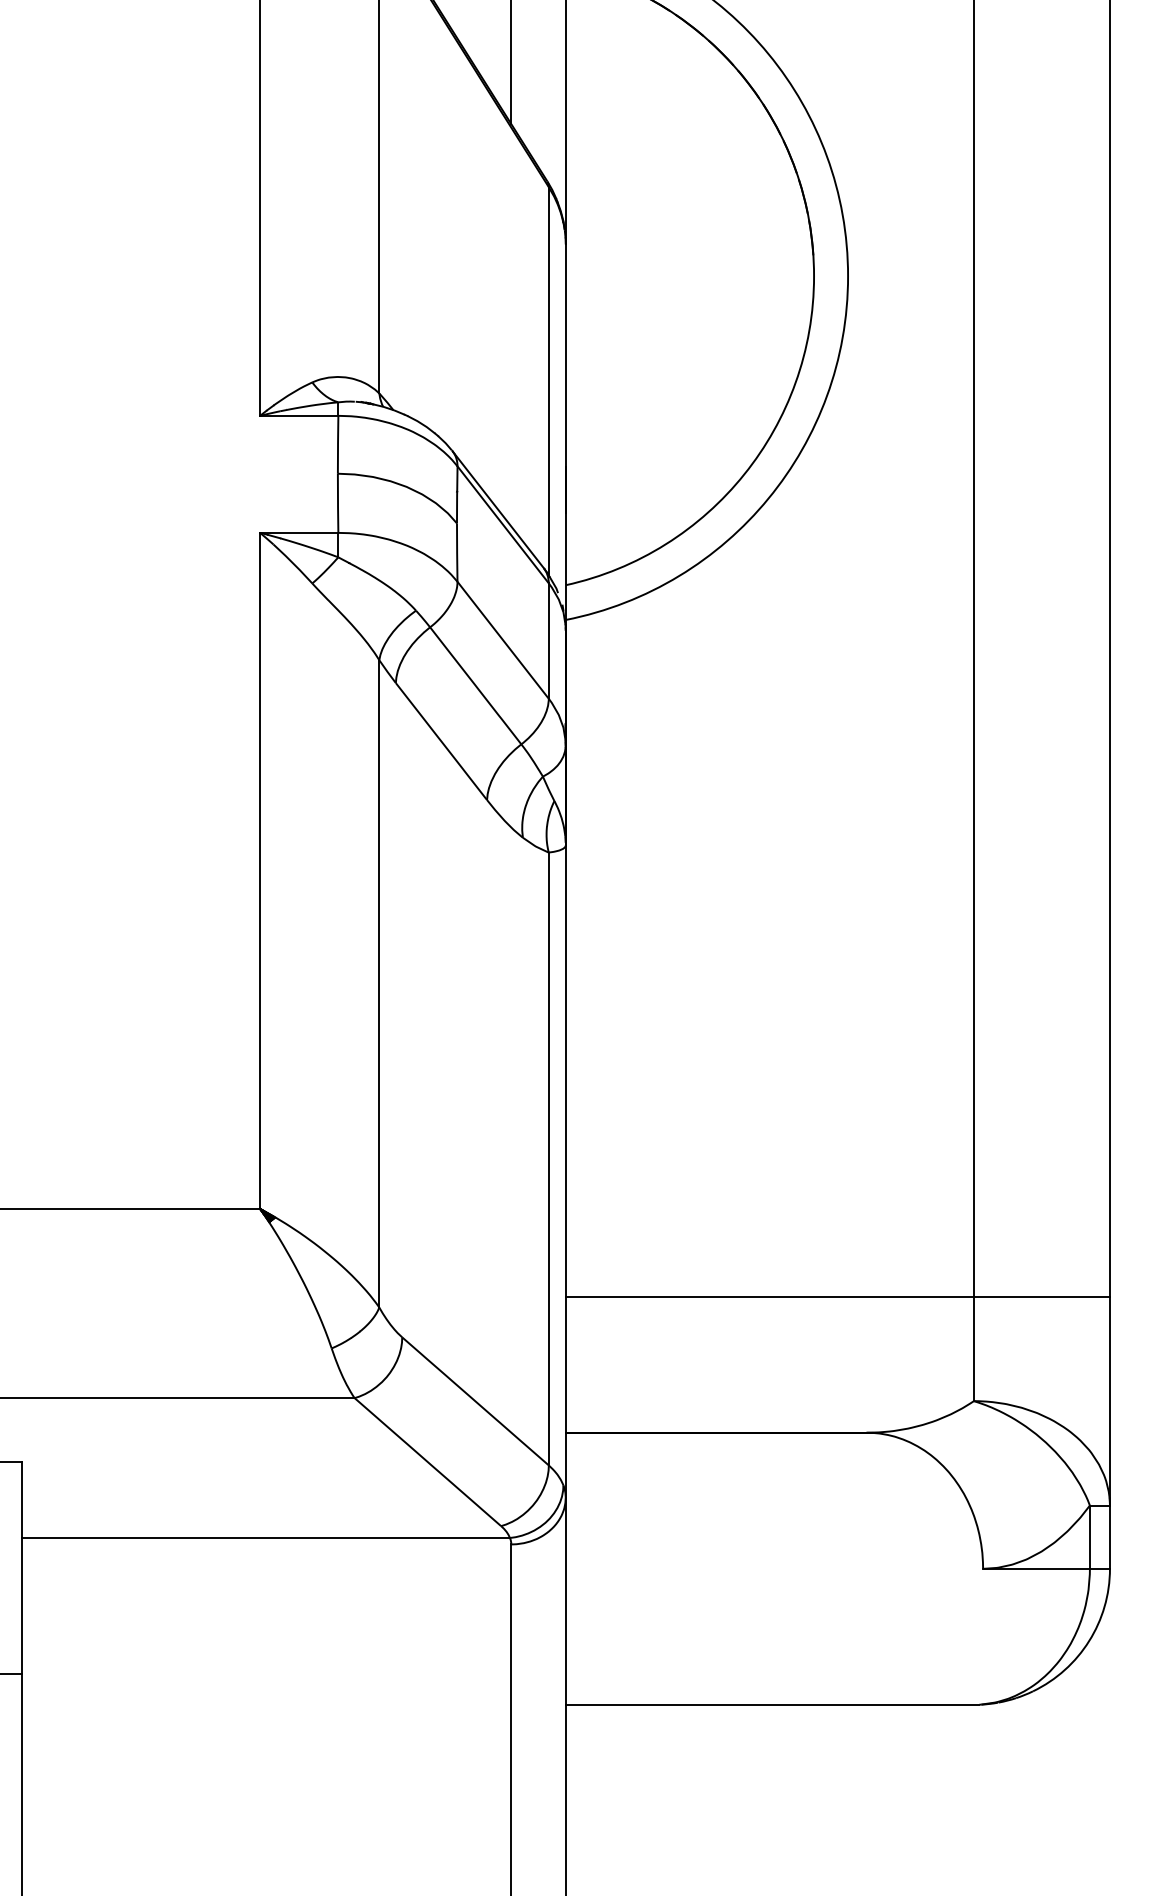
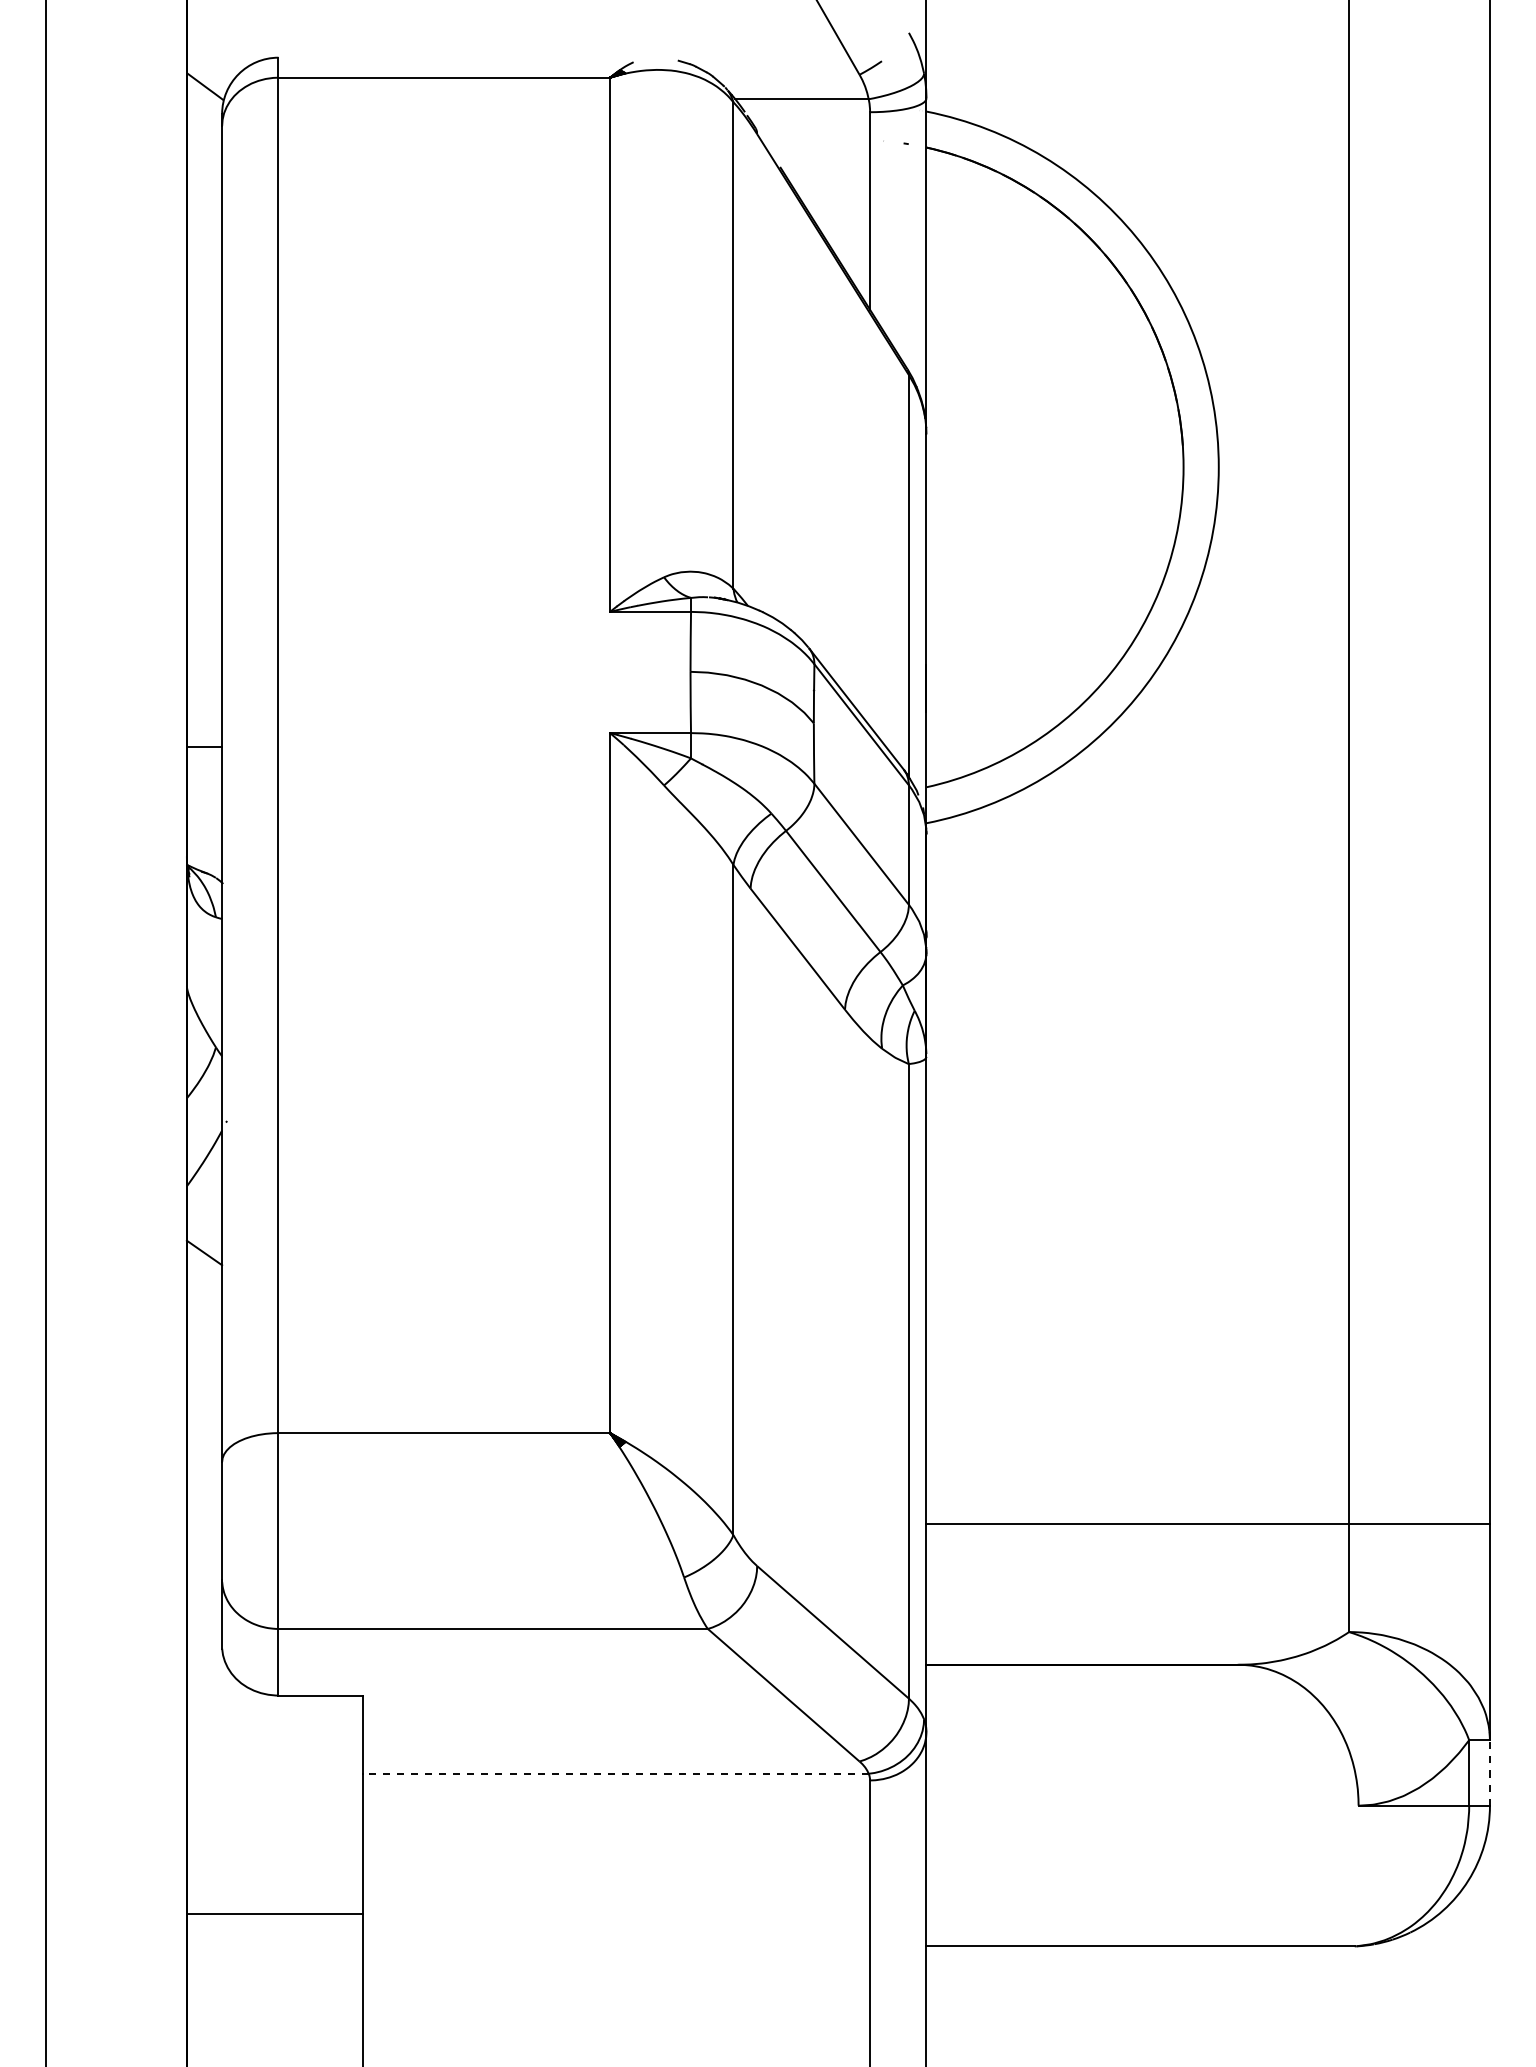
line: (1109, 1536) -> (1489, 1772), solid -> dashed
line: (265, 1537) -> (615, 1773), solid -> dashed

